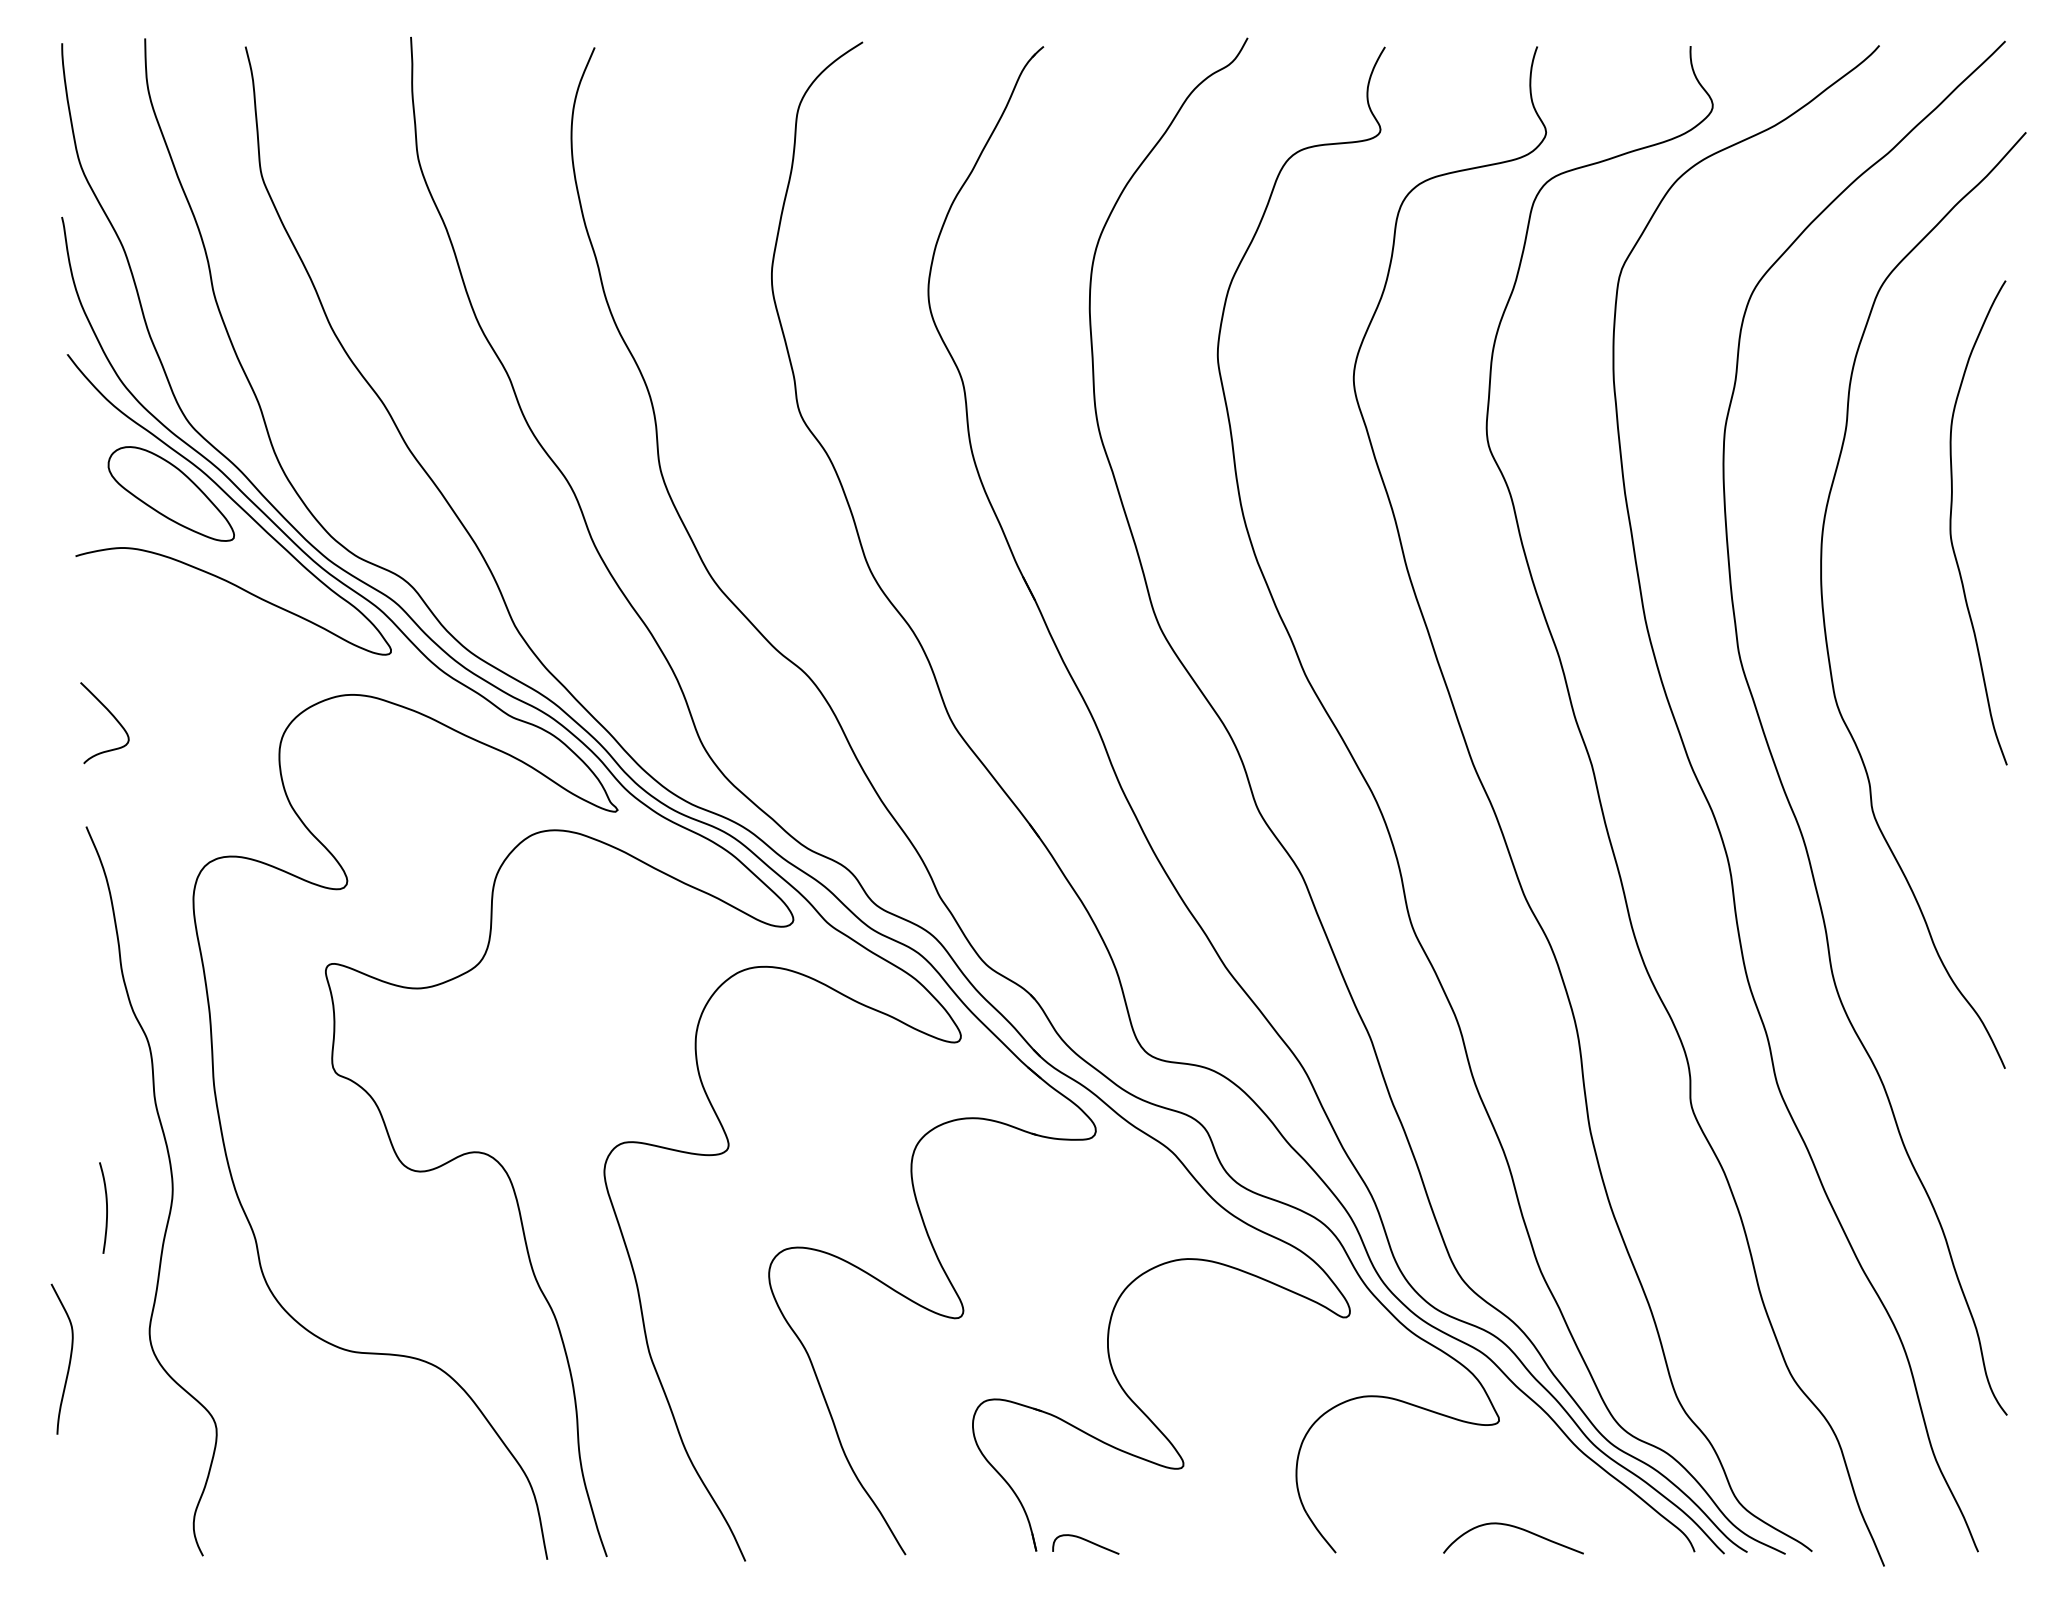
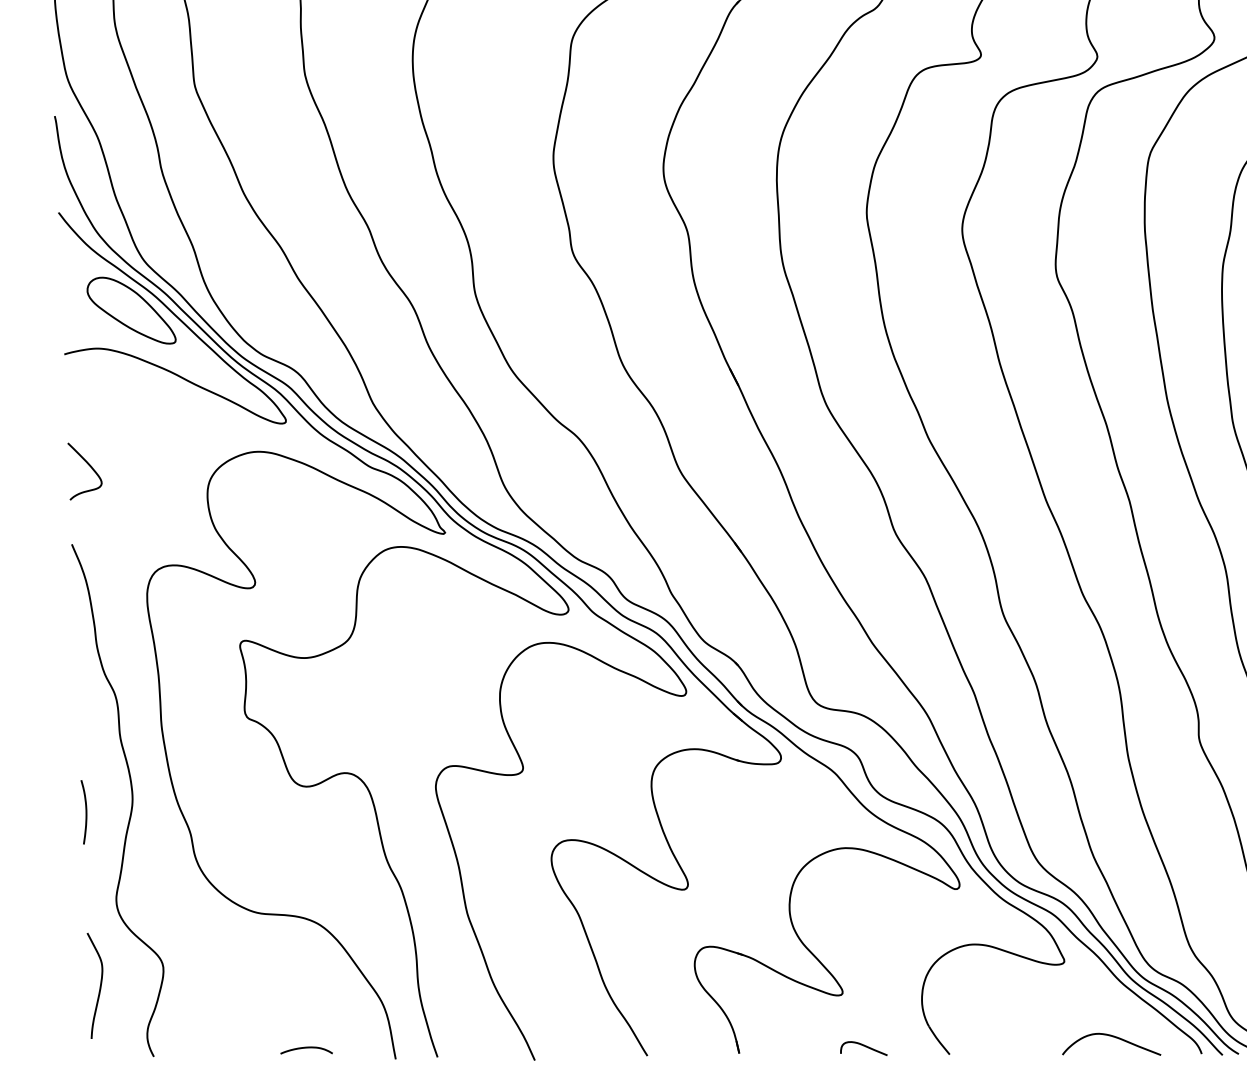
curve: (69, 1358) -> (100, 985), moved
curve: (1516, 1528) -> (1113, 1037), moved
curve: (1086, 1541) -> (864, 1046), moved
curve: (420, 1543) -> (306, 1047), added

